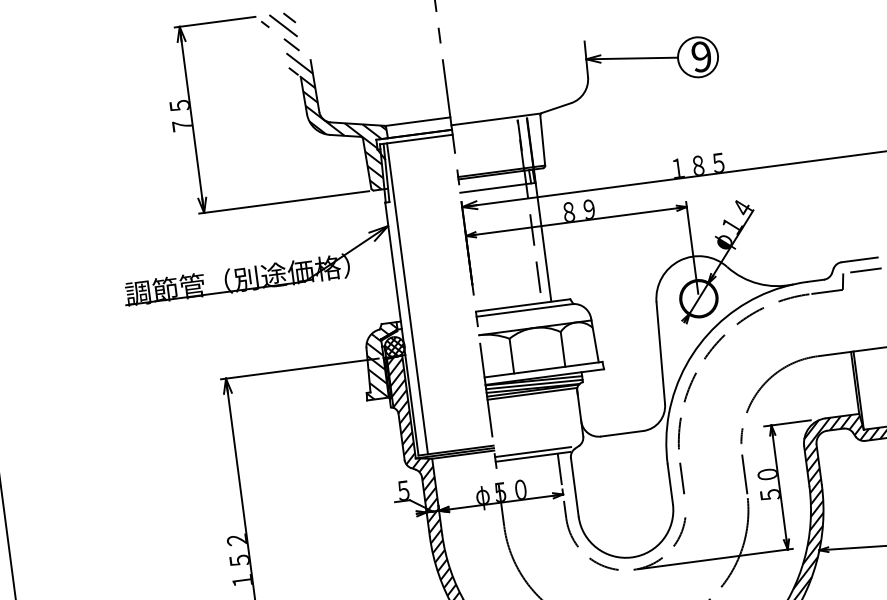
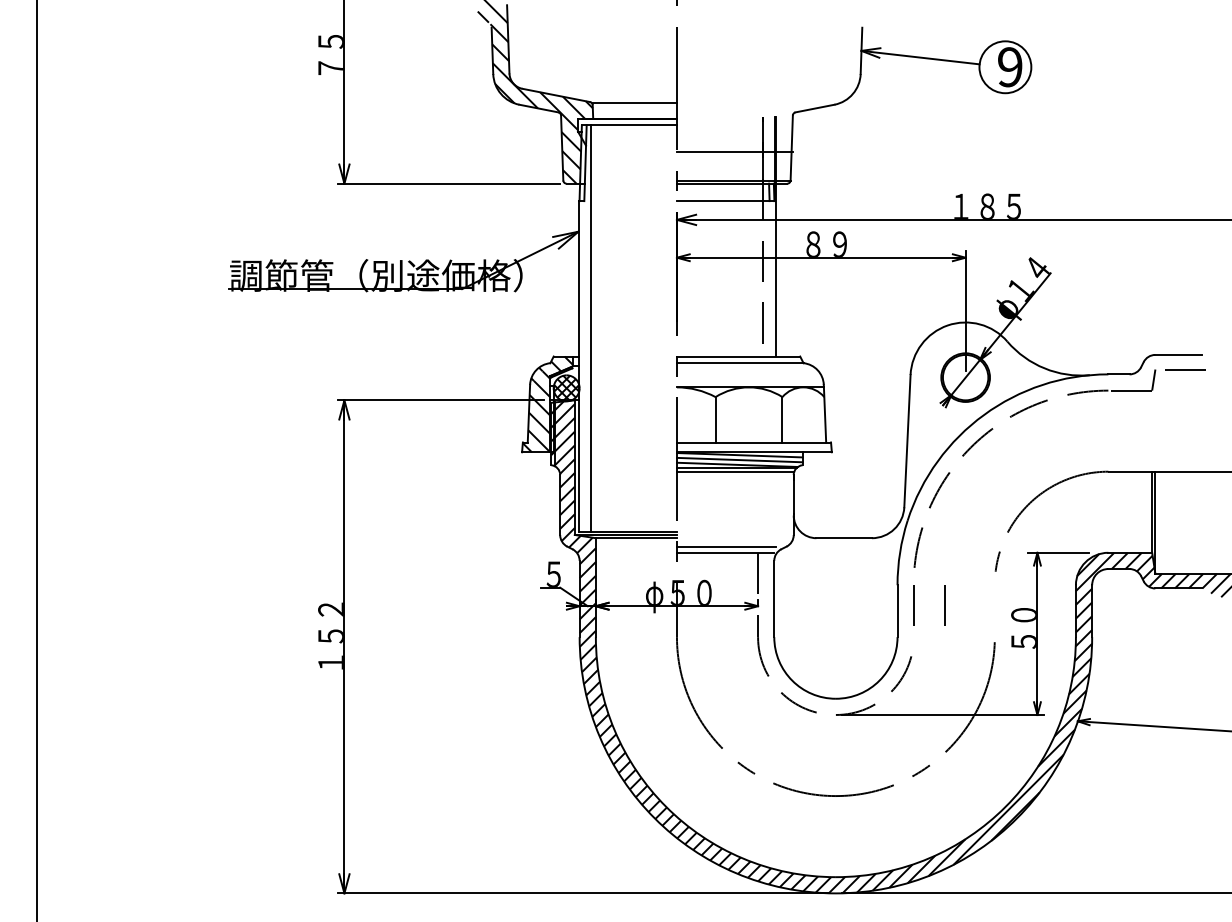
line: (495, 119) -> (734, 151), moved
line: (744, 474) -> (994, 611), removed
line: (705, 475) -> (944, 605), added

